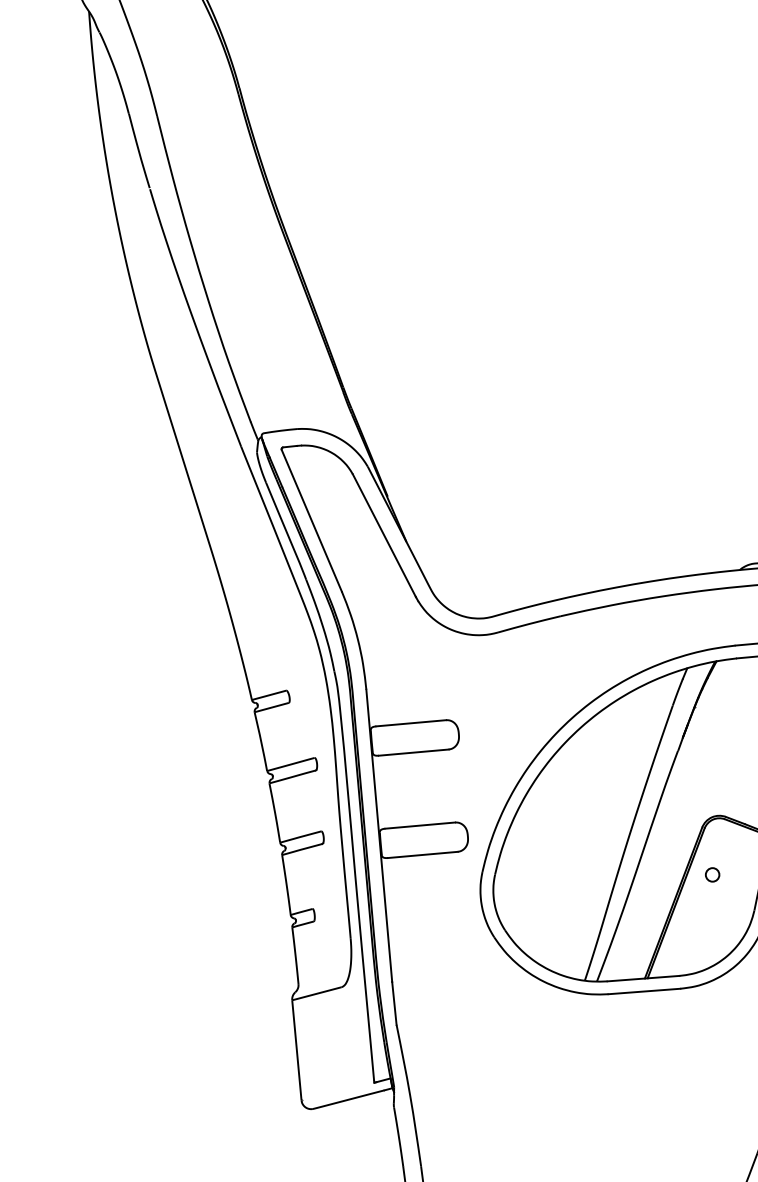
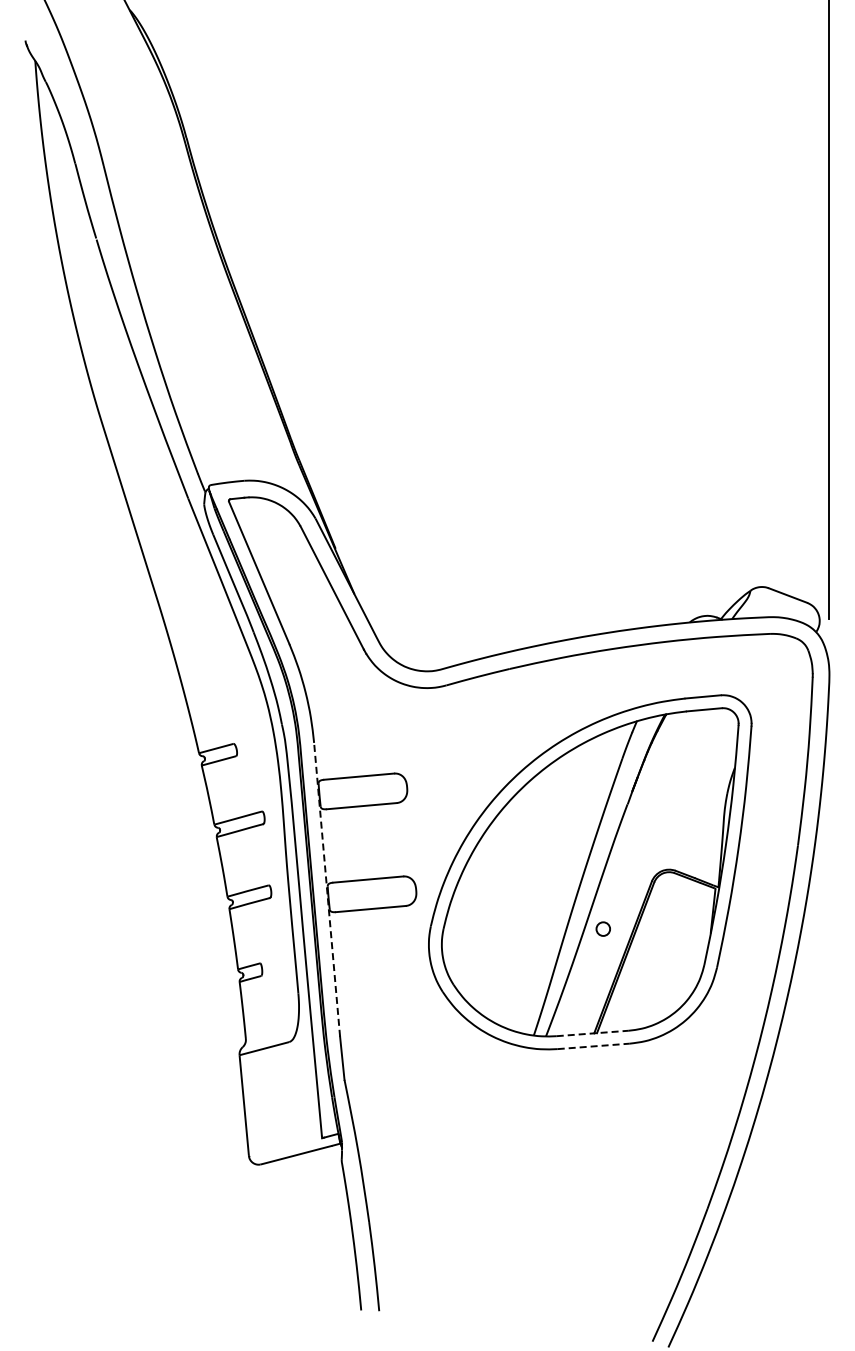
line: (379, 835) -> (327, 889), solid -> dashed
circle: (711, 874) -> (602, 928), moved
line: (644, 978) -> (593, 1033), solid -> dashed
line: (645, 991) -> (594, 1046), solid -> dashed

